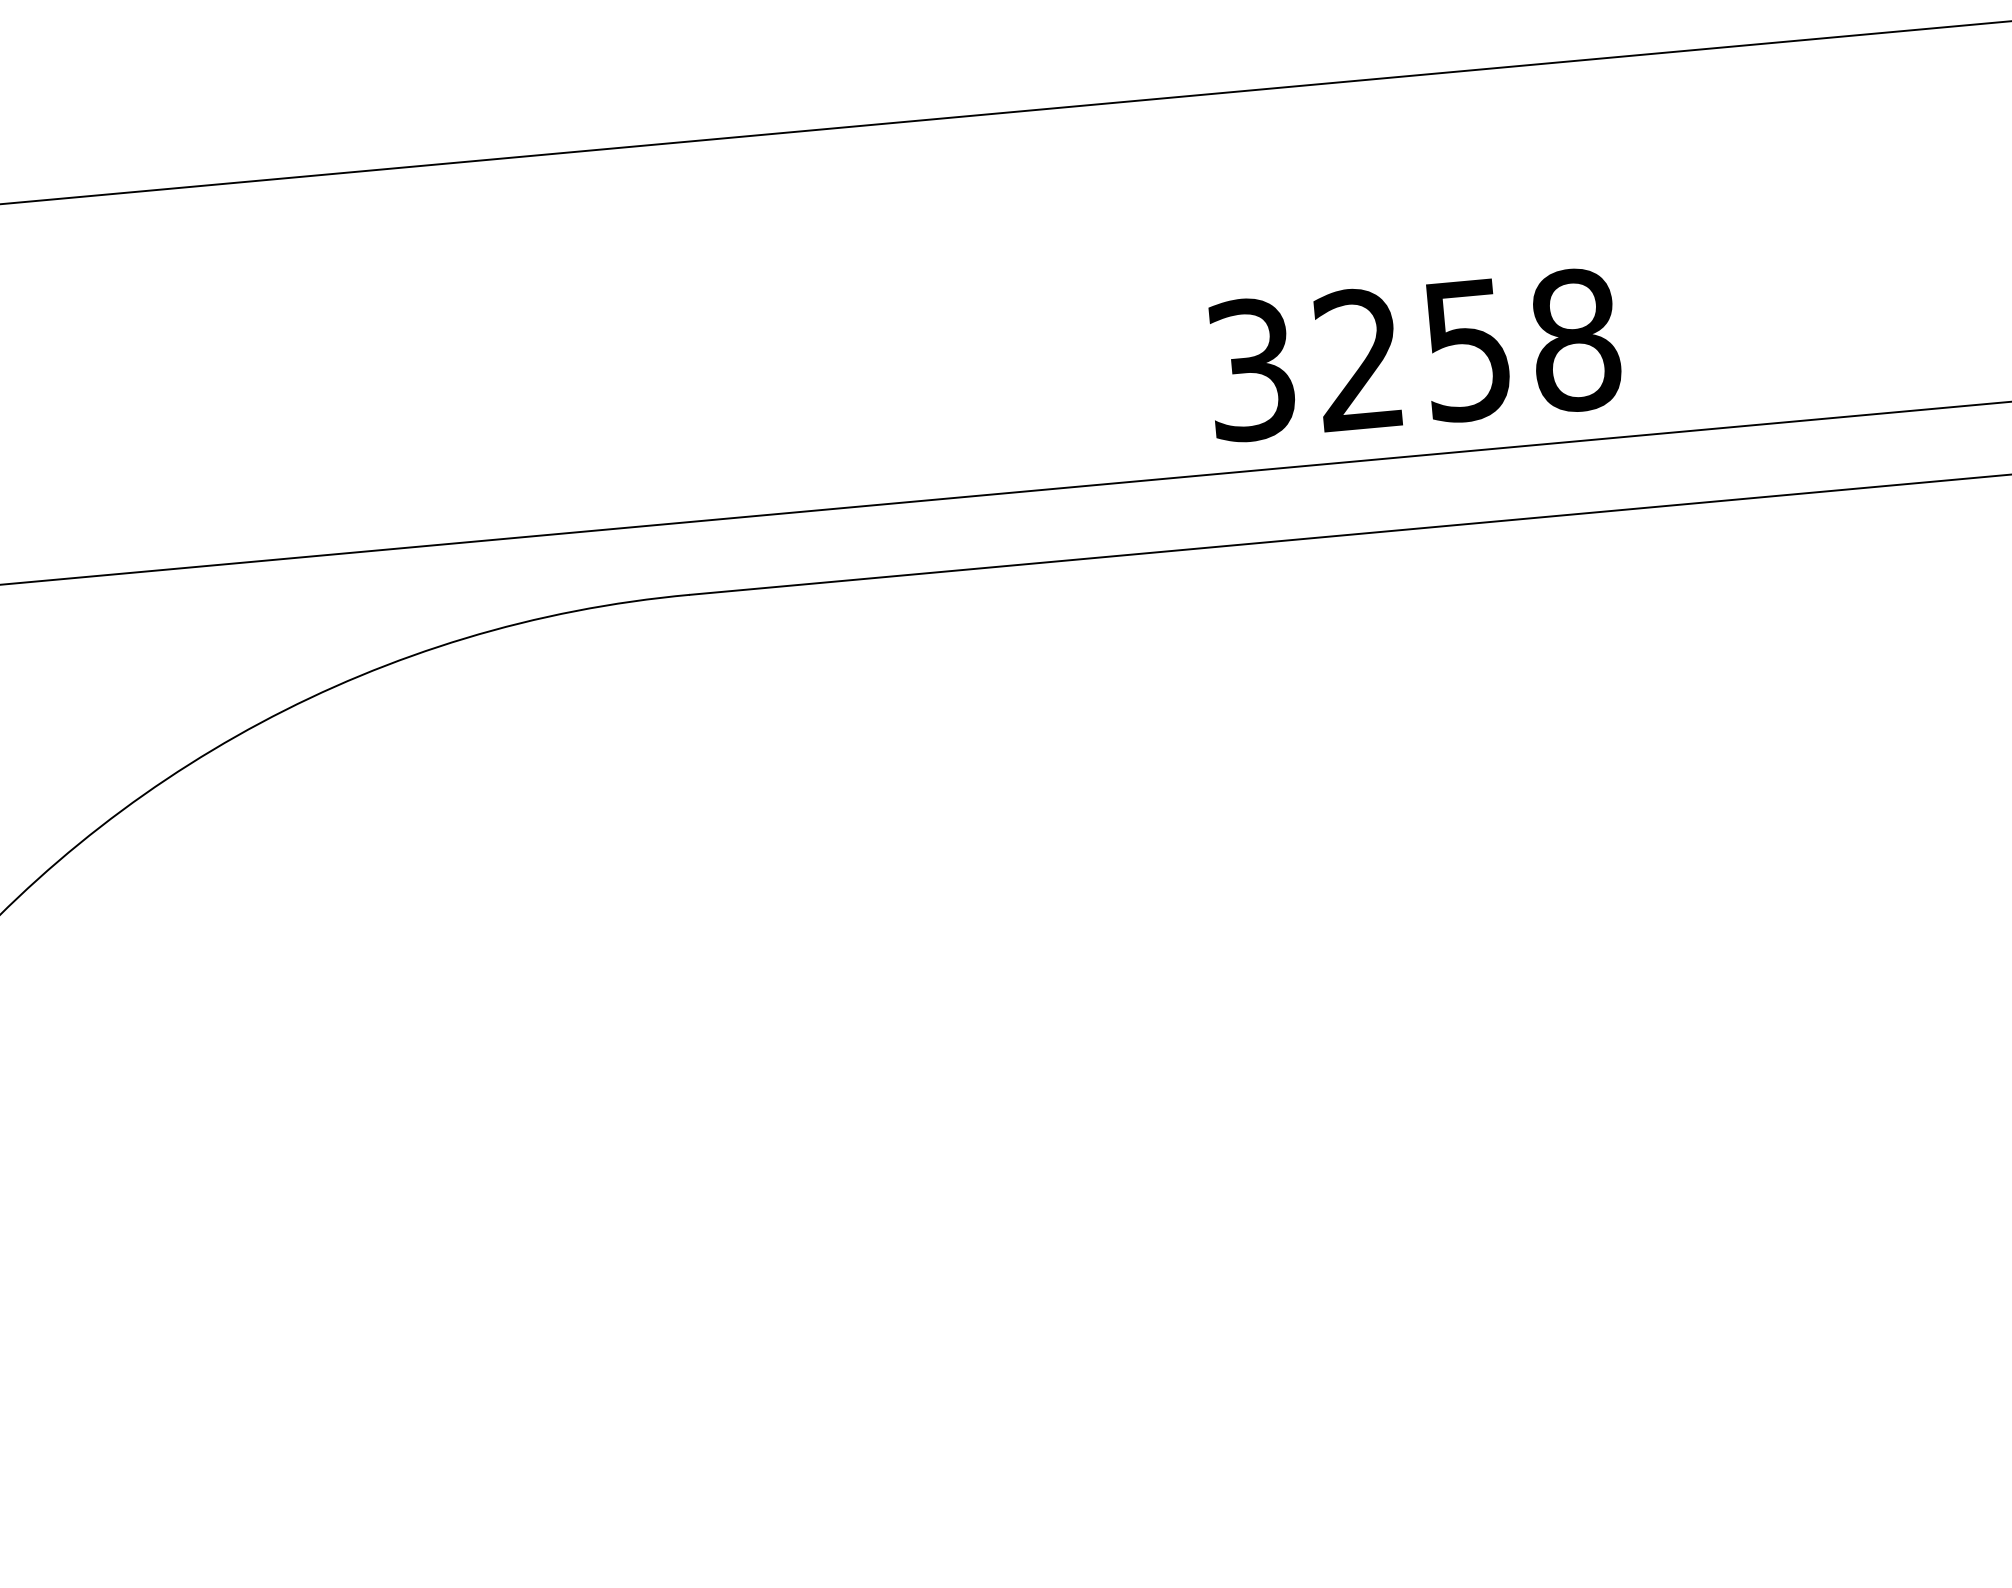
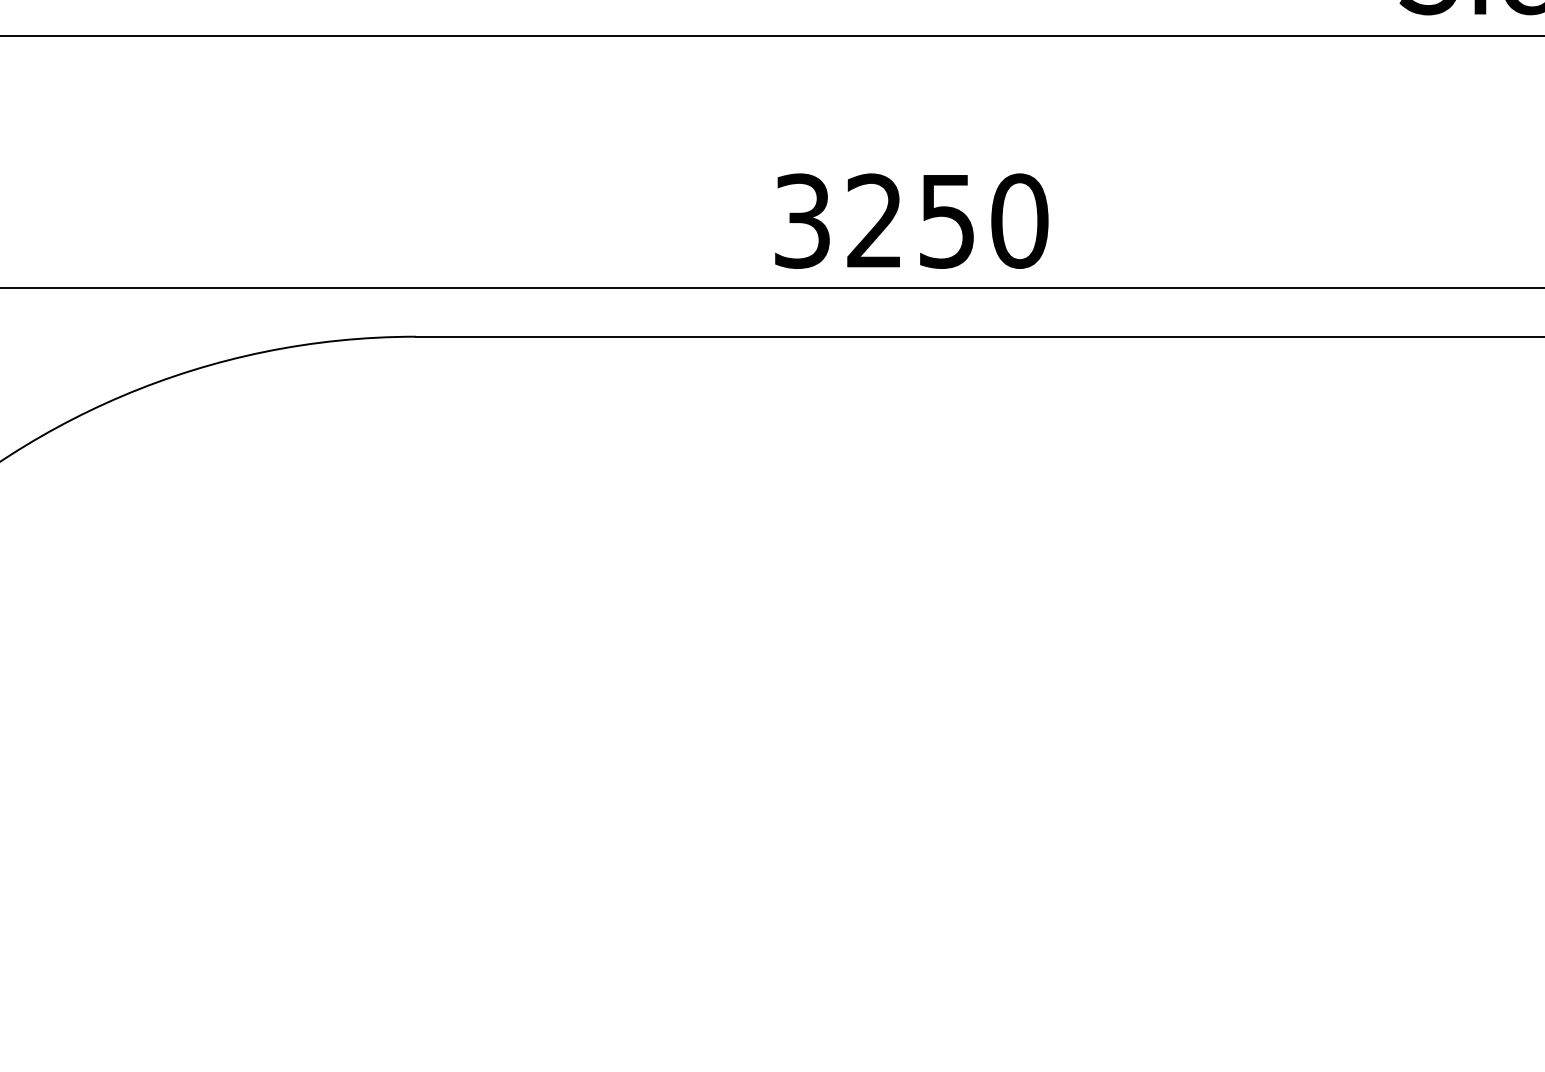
text: (1575, 339) -> (1019, 220), 3258 -> 3250

